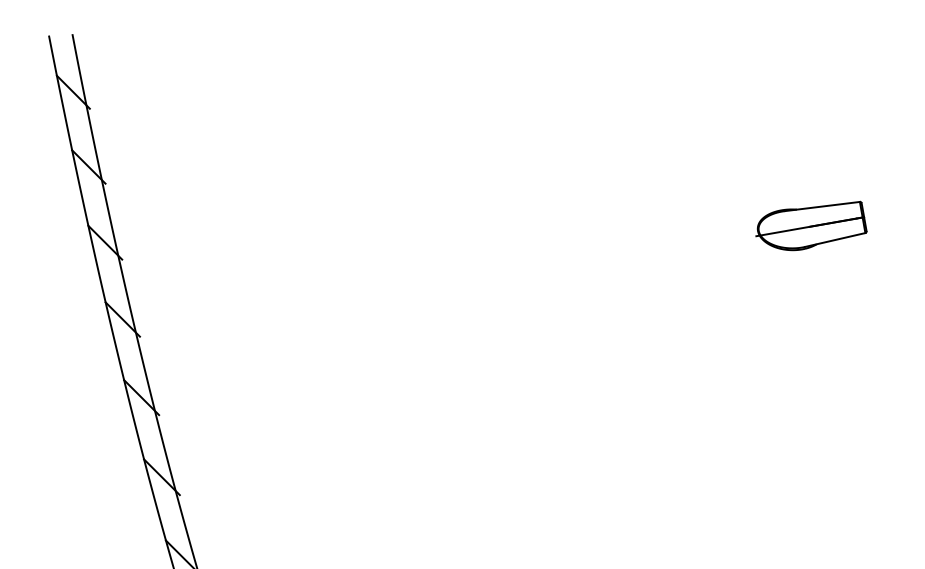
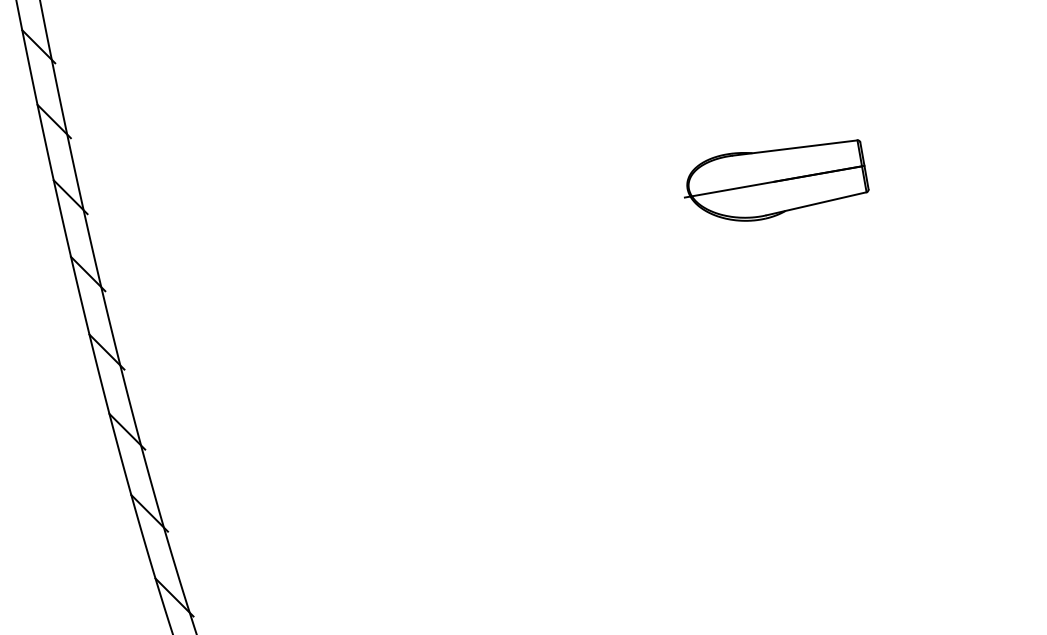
part: (811, 226) -> (776, 180), size x1.67

